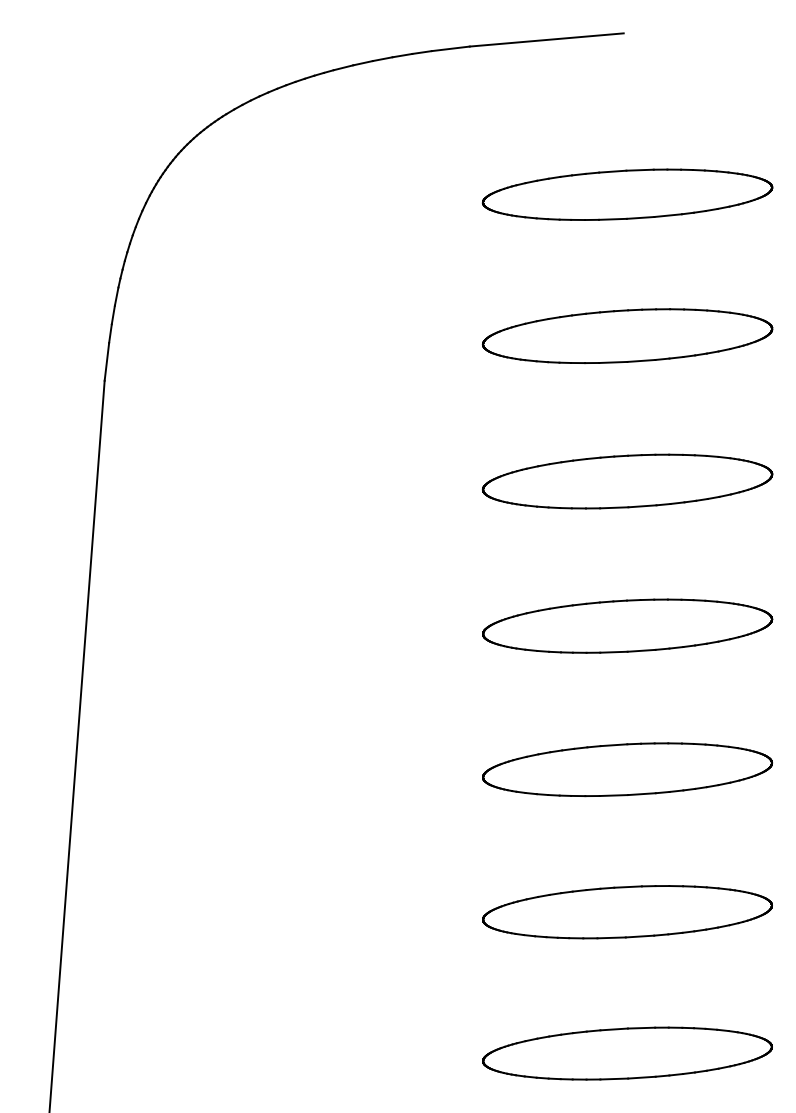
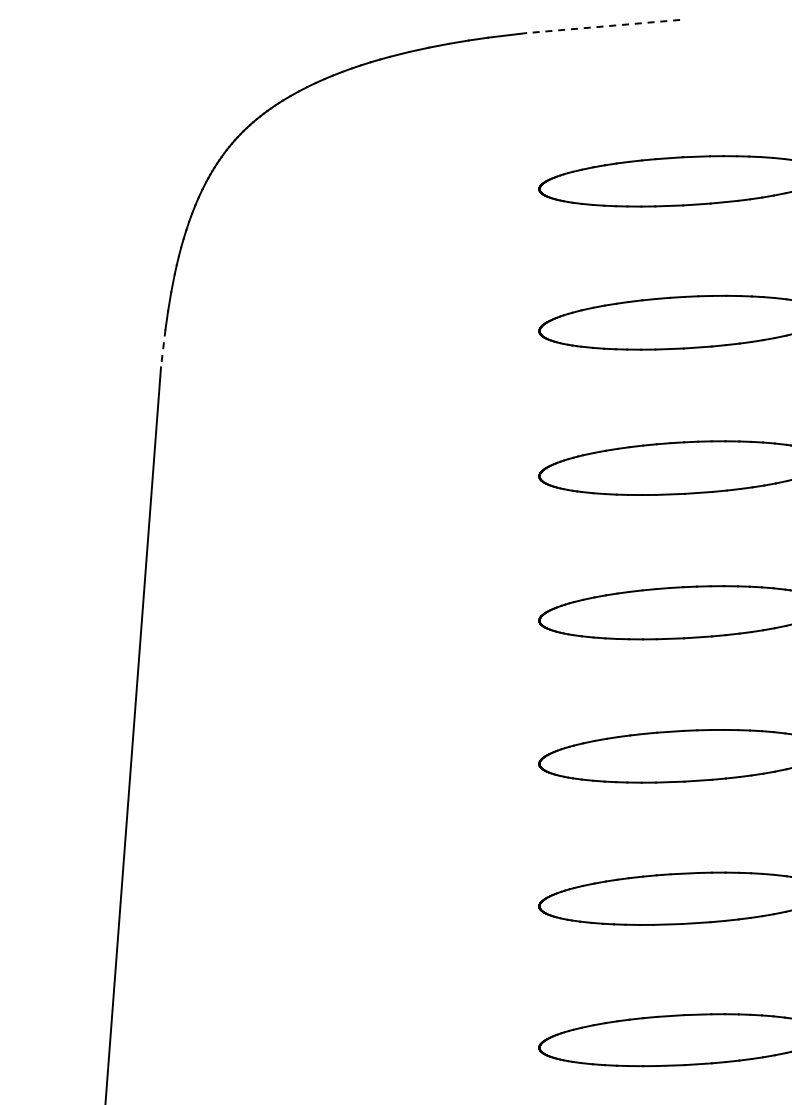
line: (546, 40) -> (602, 27), solid -> dashed
line: (106, 362) -> (162, 349), solid -> dashed

